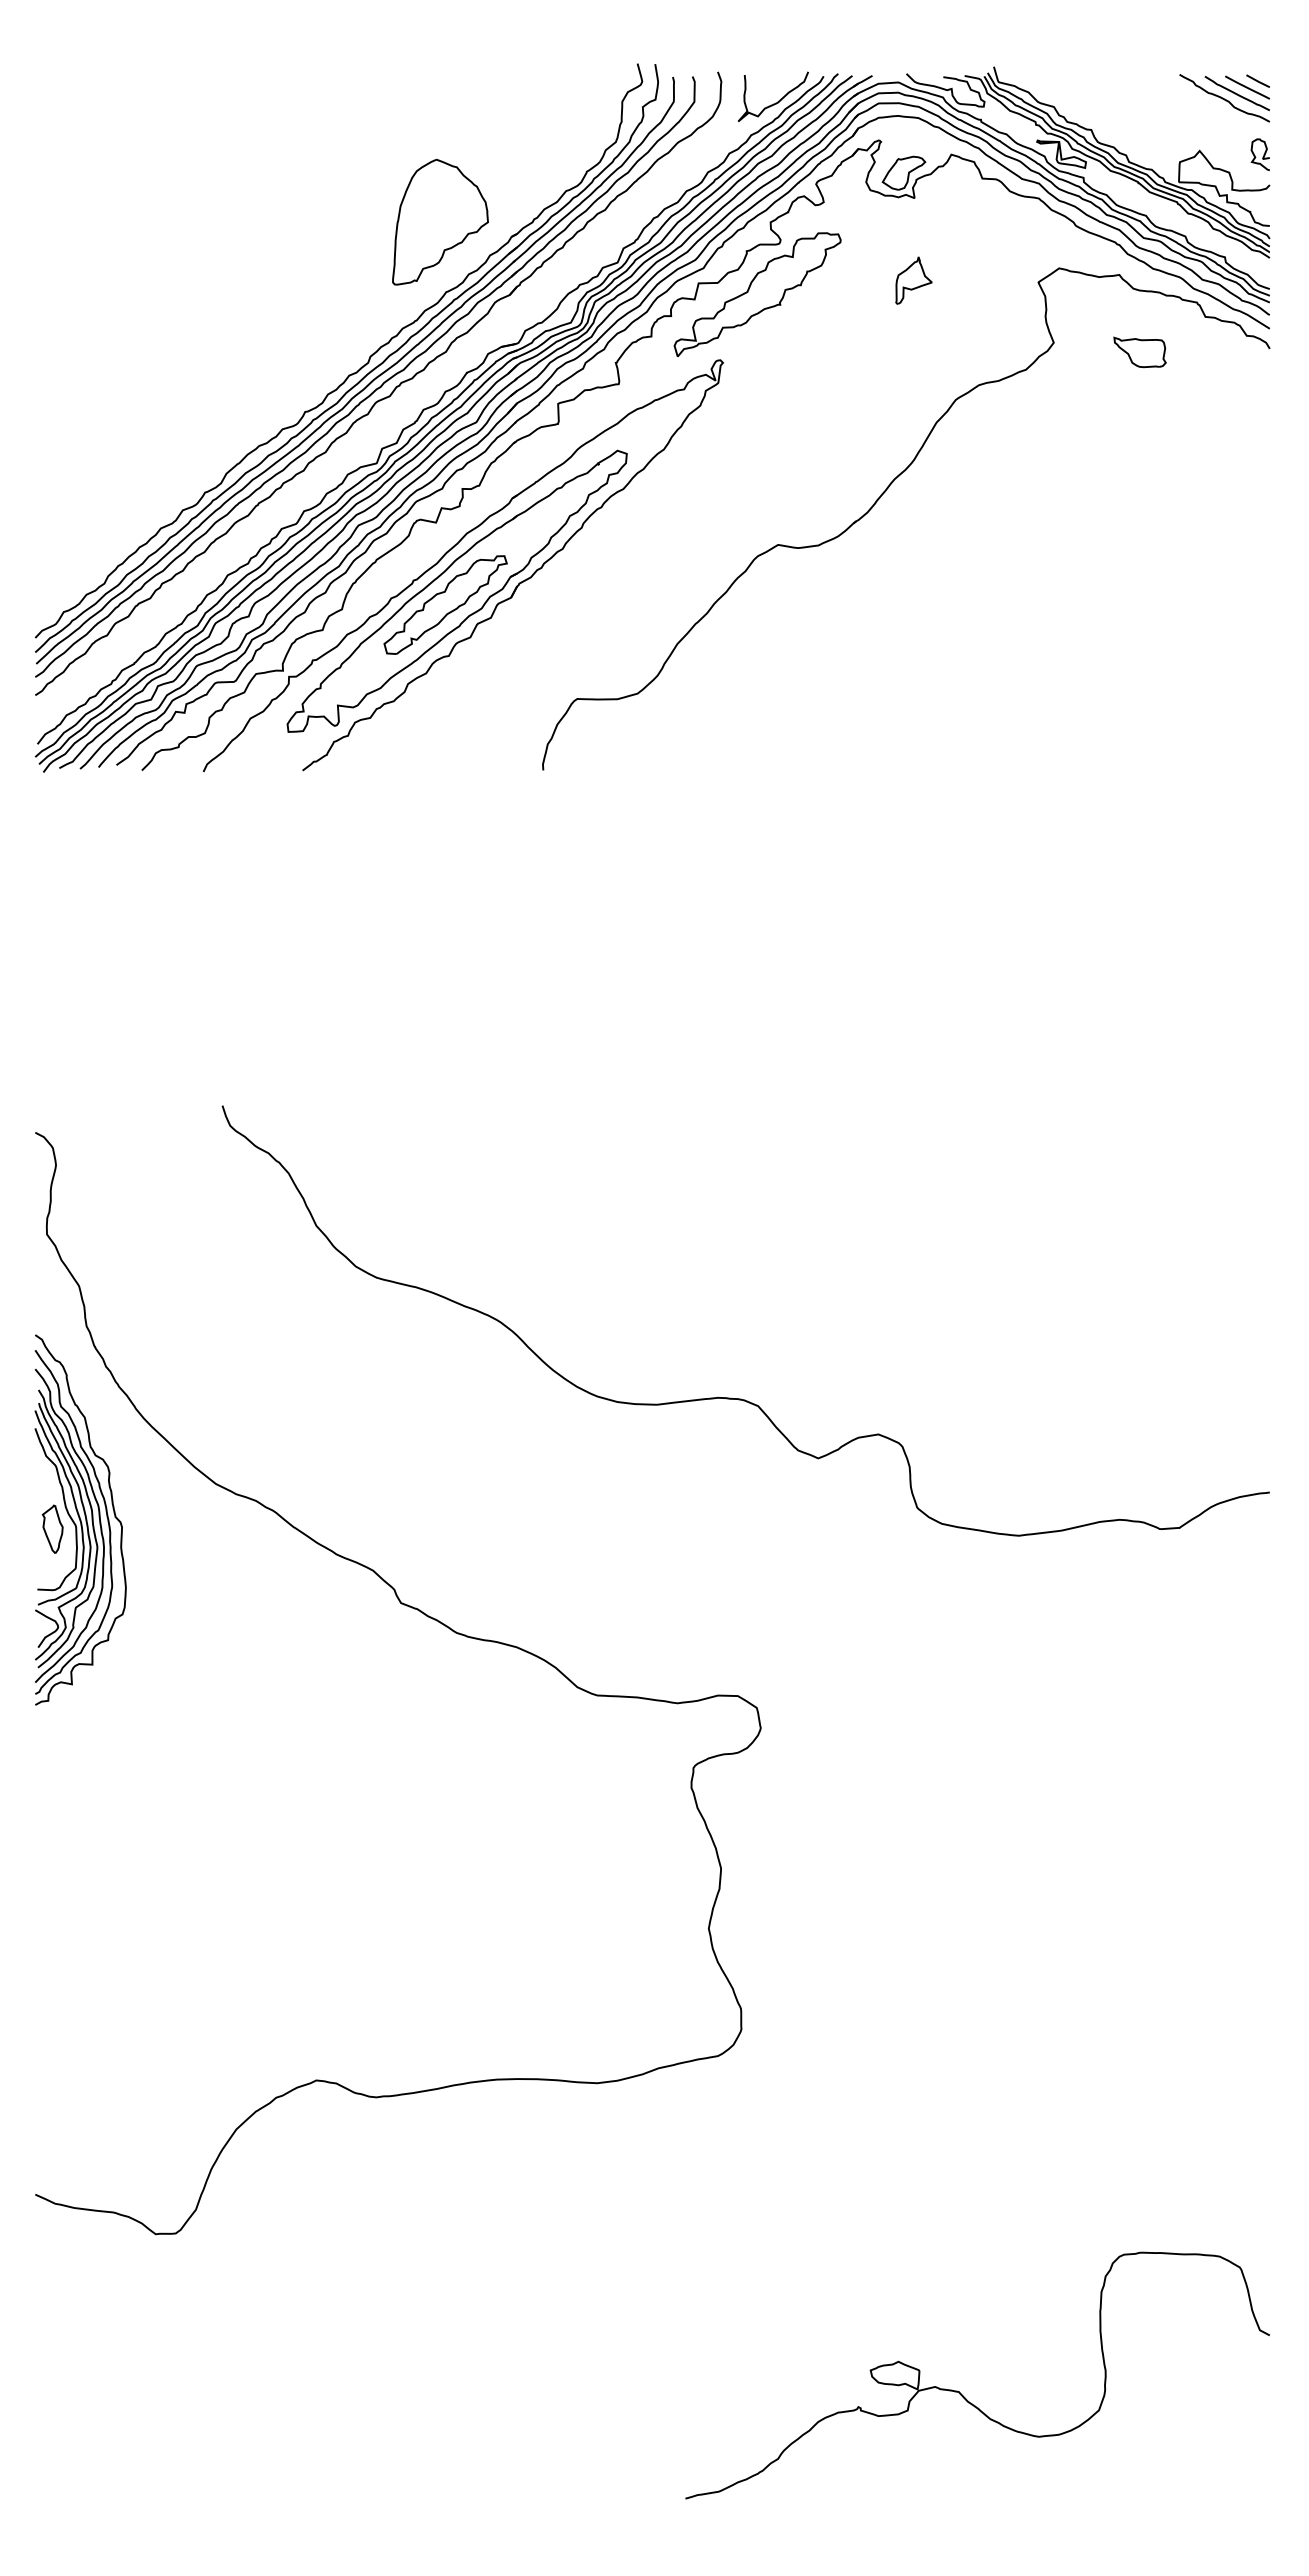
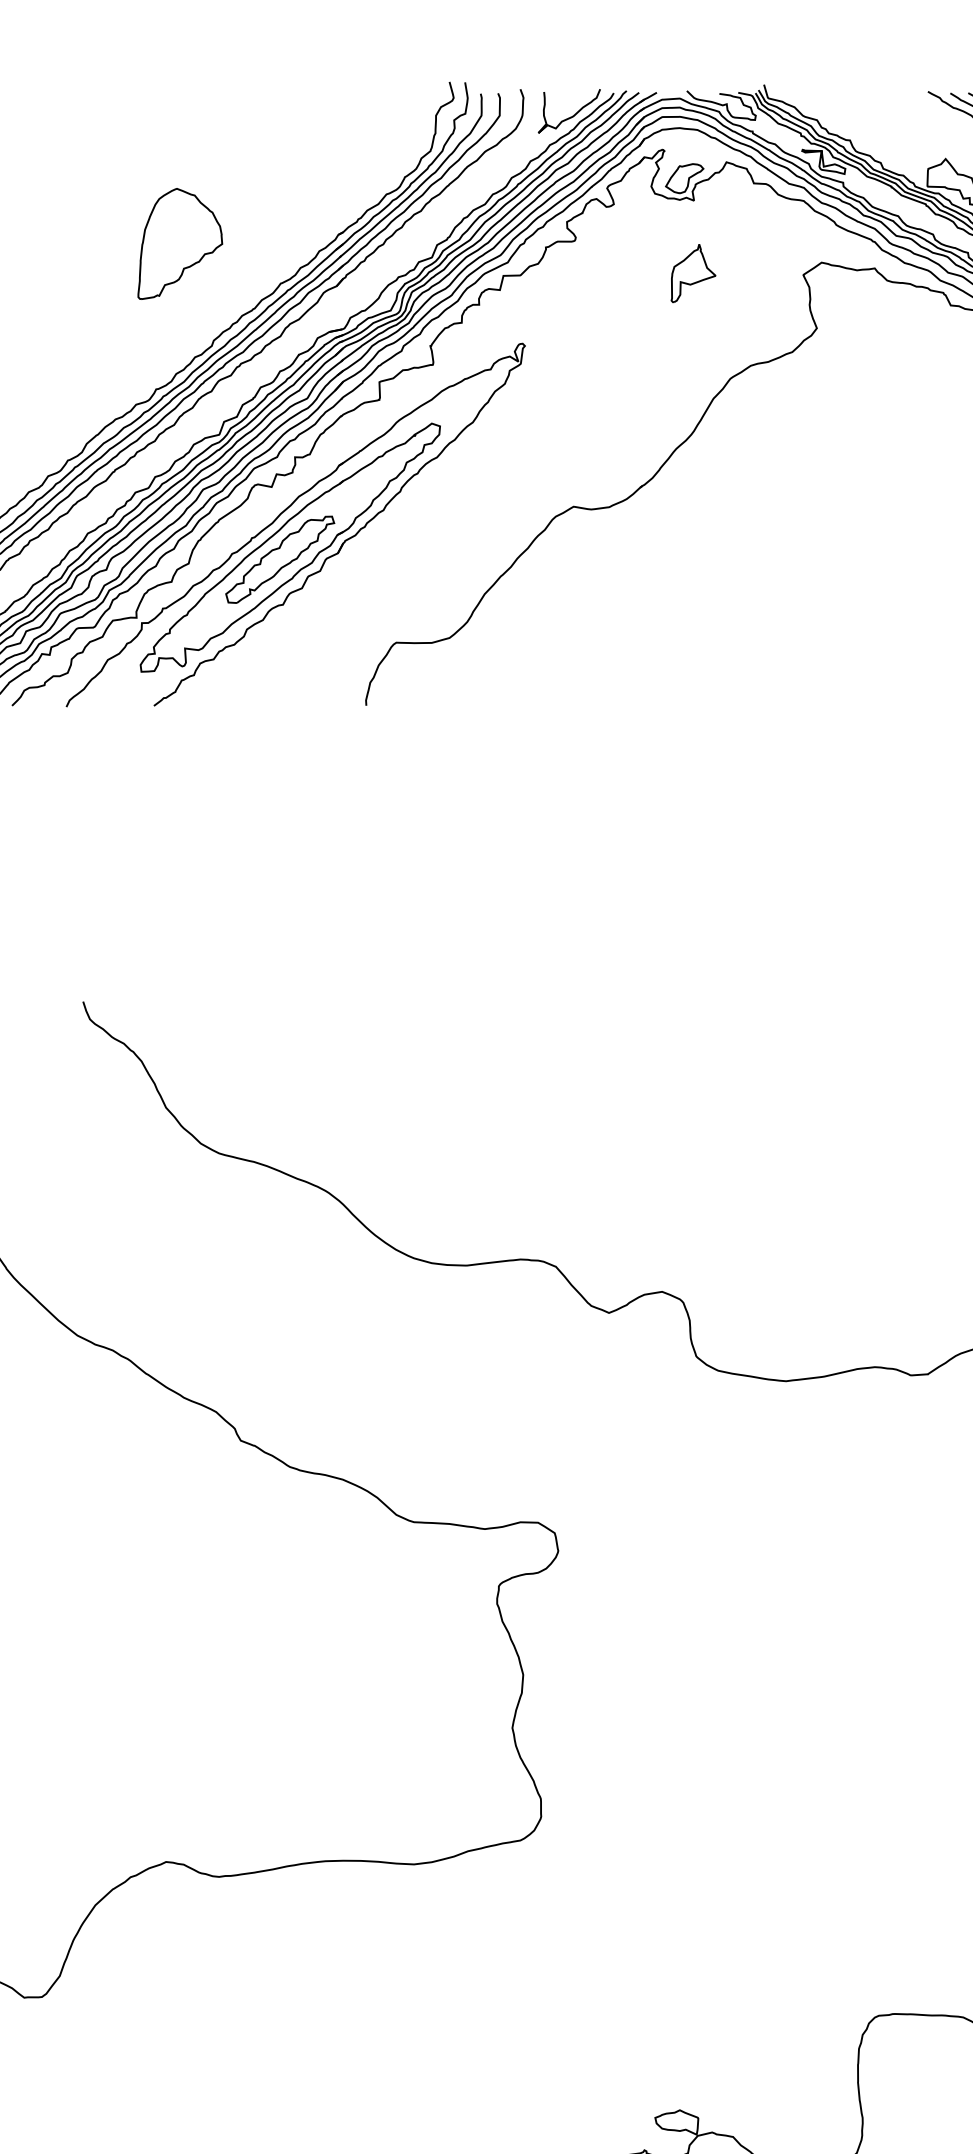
part: (440, 221) -> (180, 243), moved
part: (913, 280) -> (693, 273), size x1.4
part: (757, 294) -> (555, 285), removed
part: (1139, 352) -> (892, 336), removed

